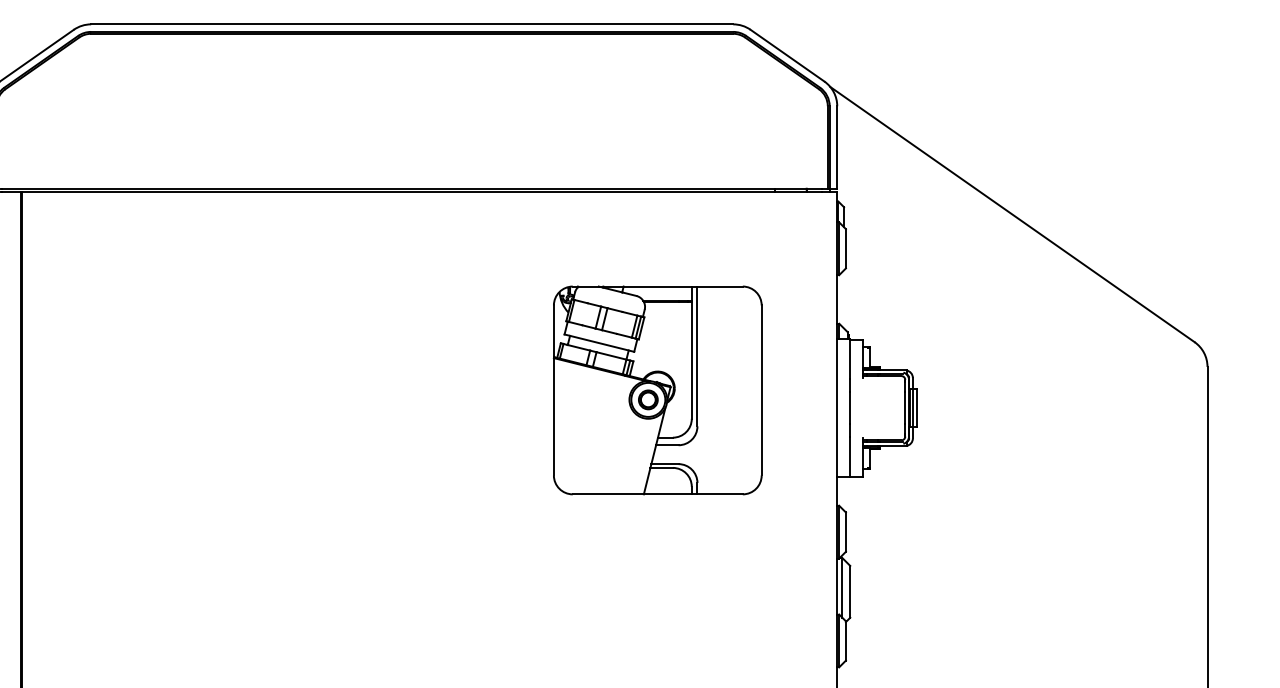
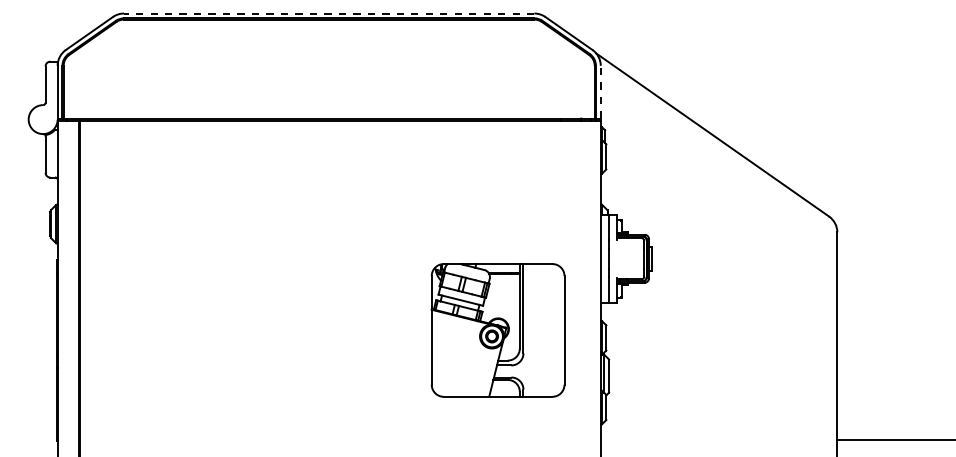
line: (411, 24) -> (328, 13), solid -> dashed
line: (836, 146) -> (600, 91), solid -> dashed
part: (656, 390) -> (497, 330), moved

